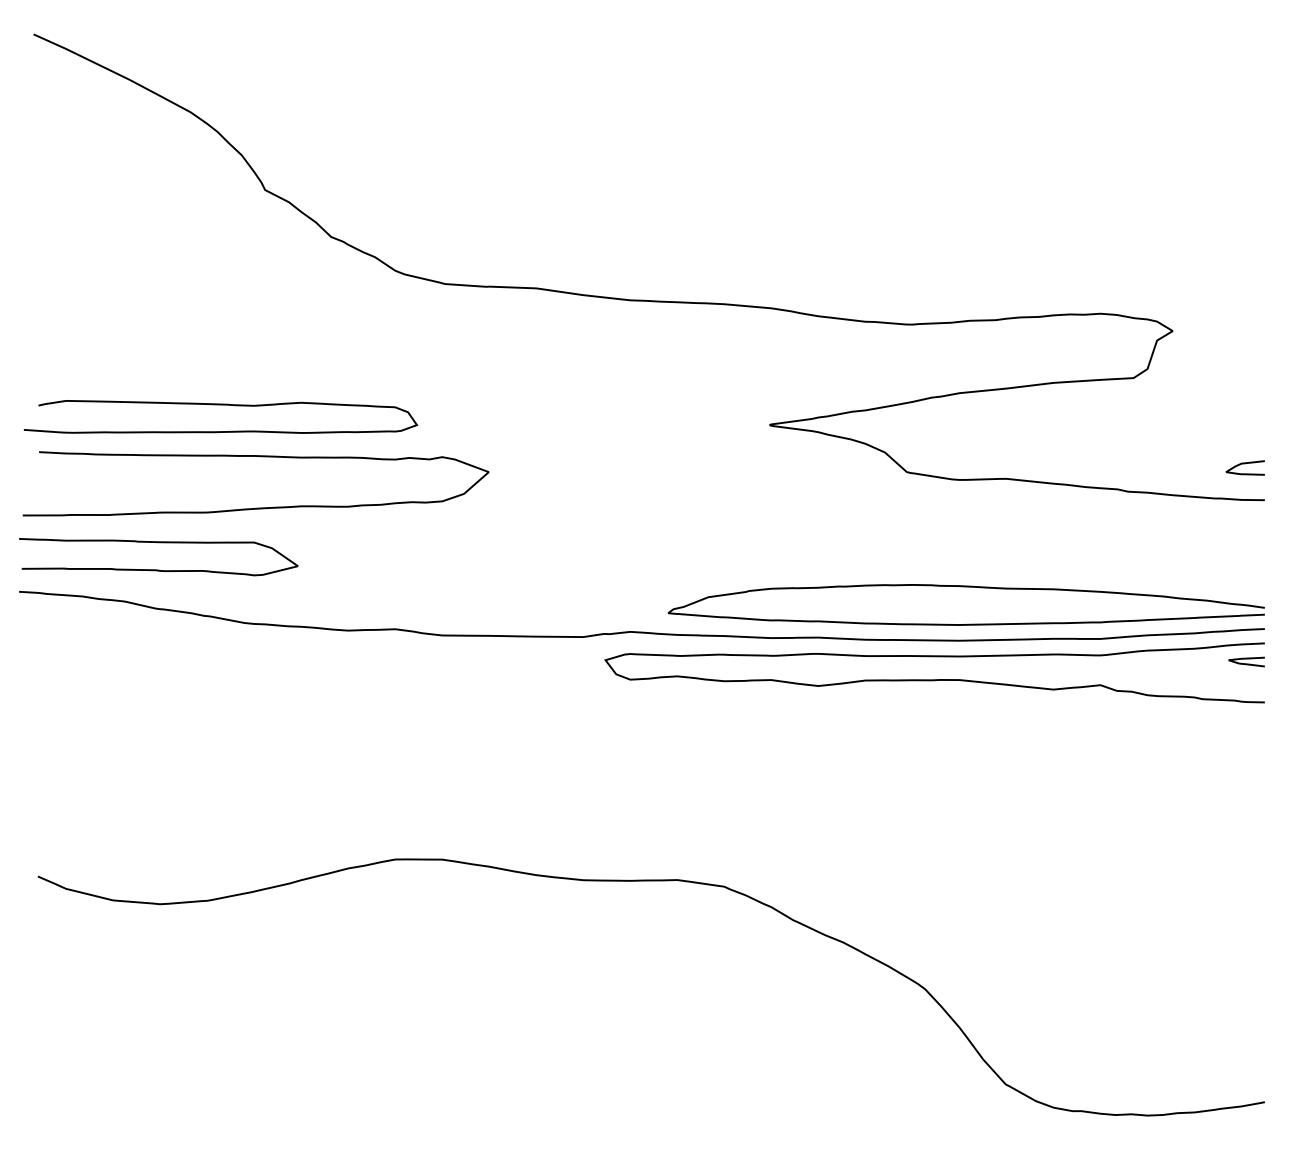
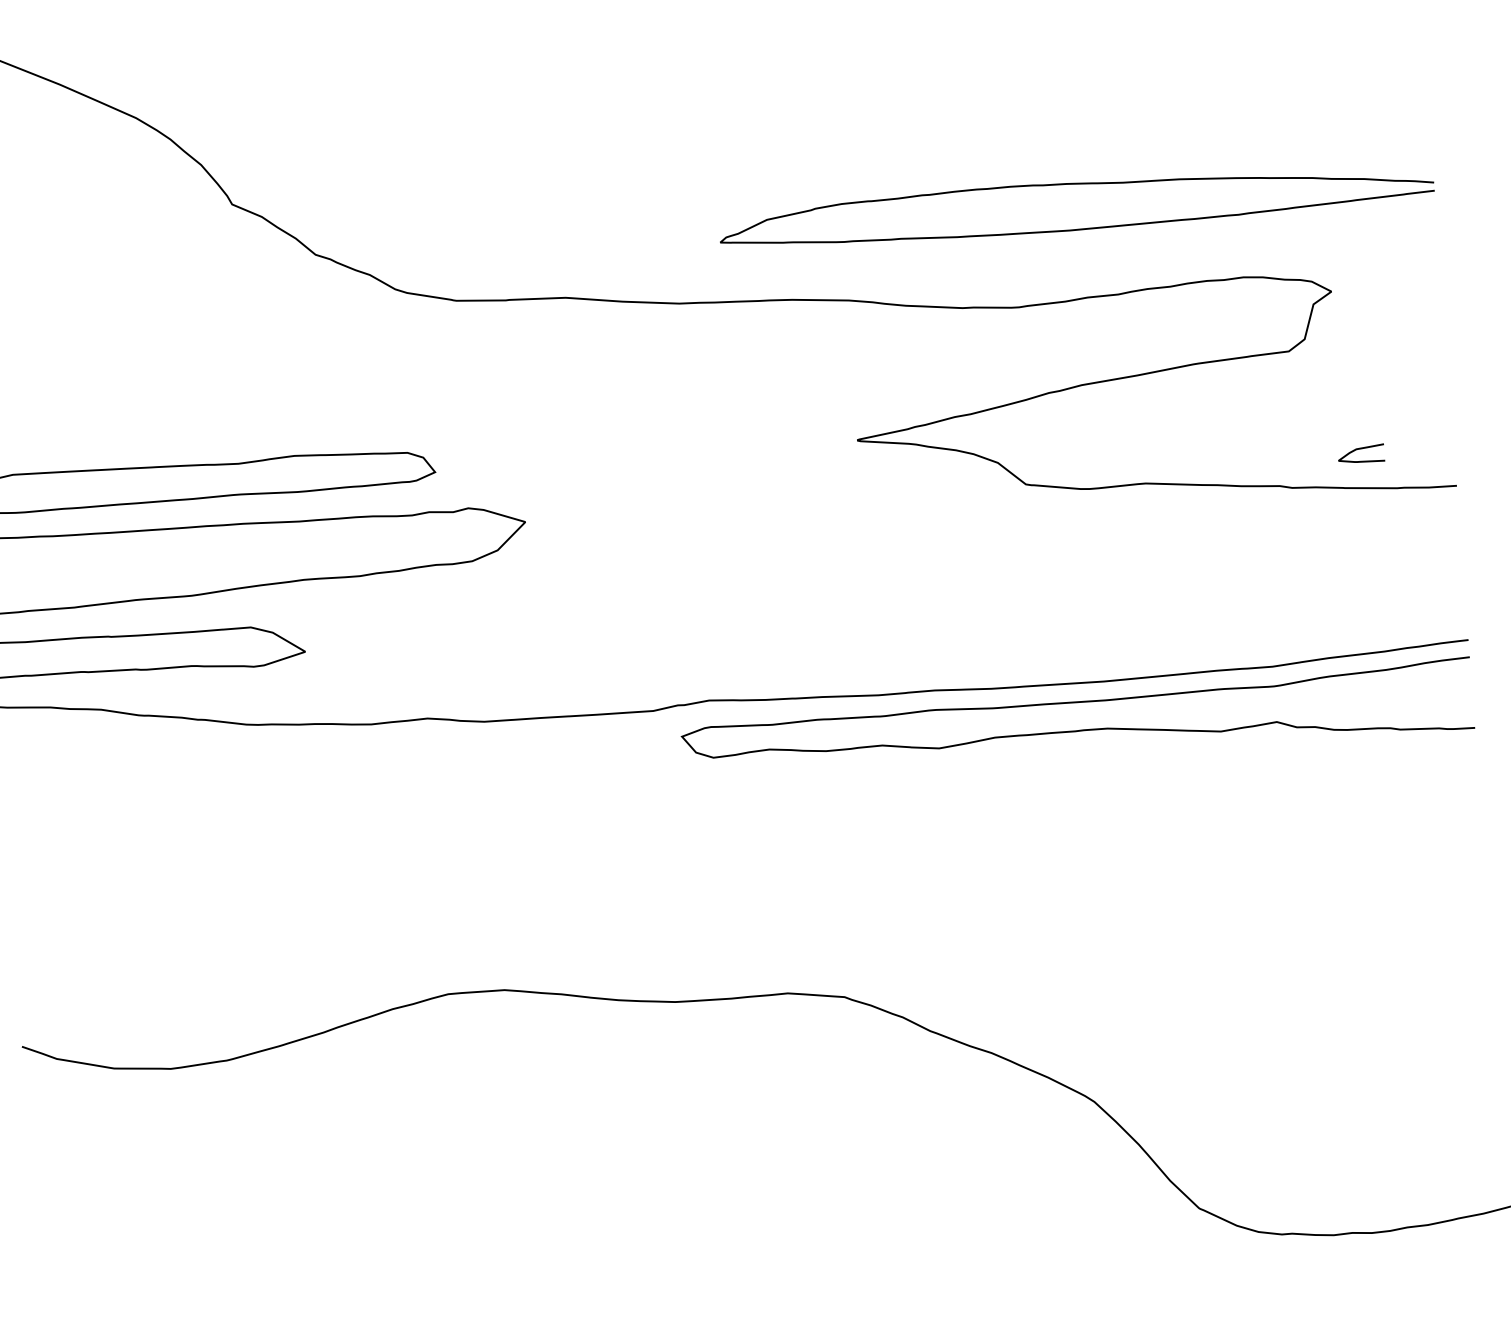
curve: (1244, 464) -> (1359, 450), moved
curve: (965, 587) -> (1073, 185), moved
curve: (1246, 659) -> (1449, 678), removed

